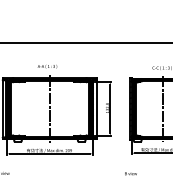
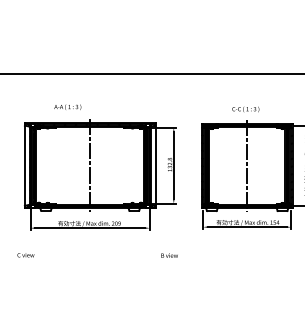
text: (47, 66) -> (67, 106), moved
text: (130, 173) -> (169, 255), moved

